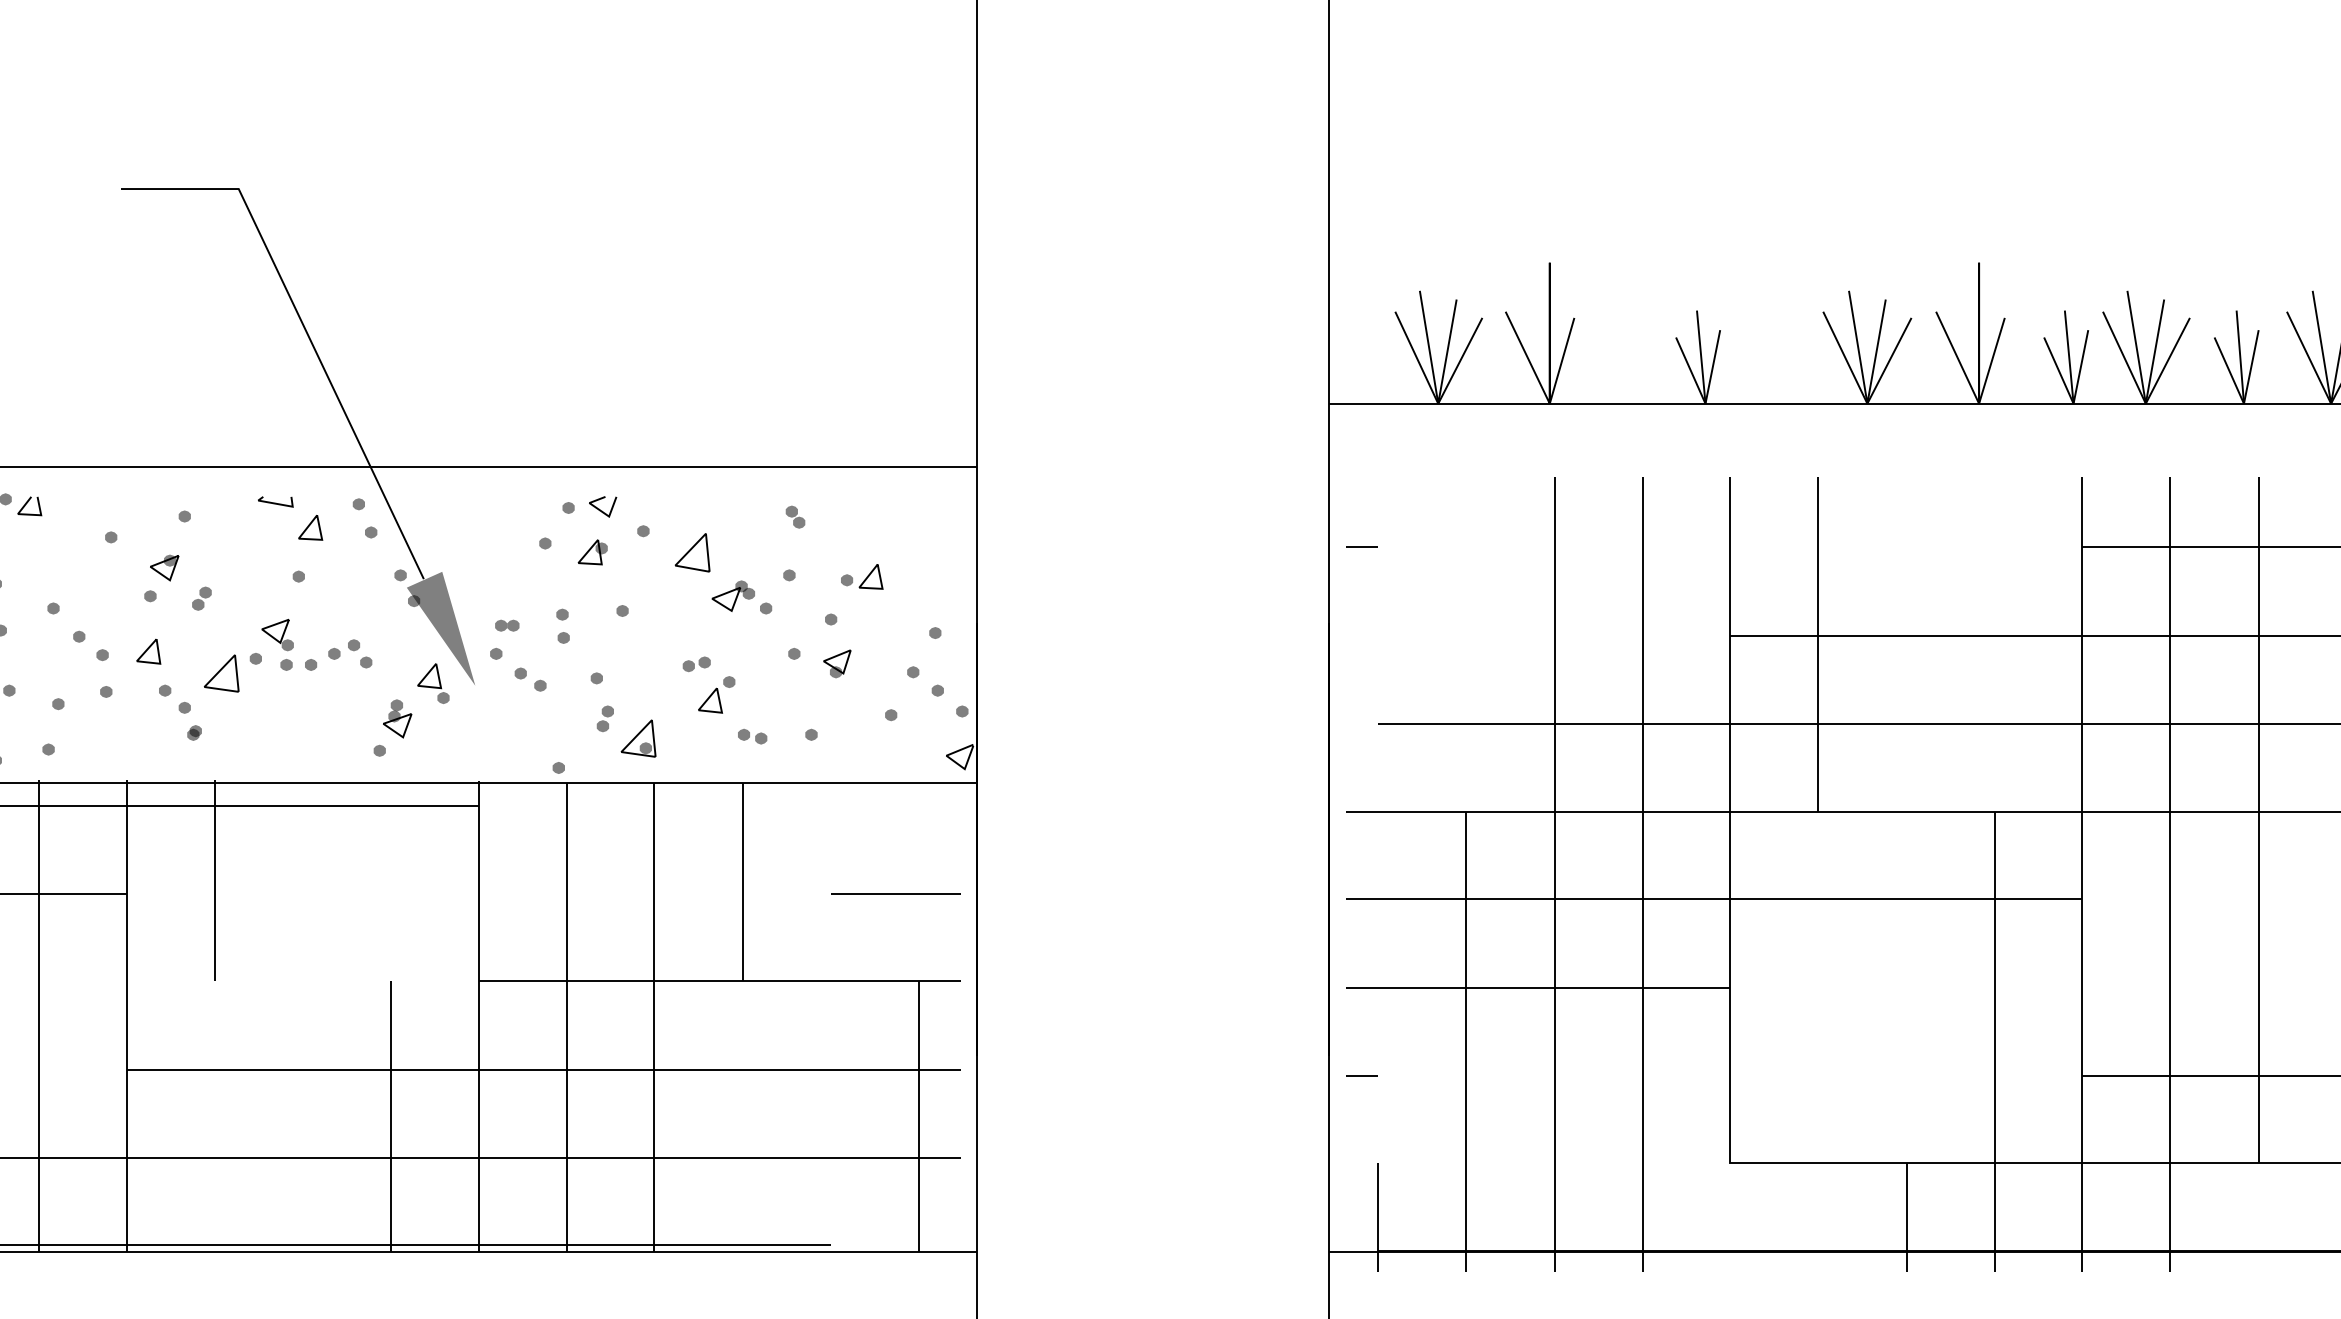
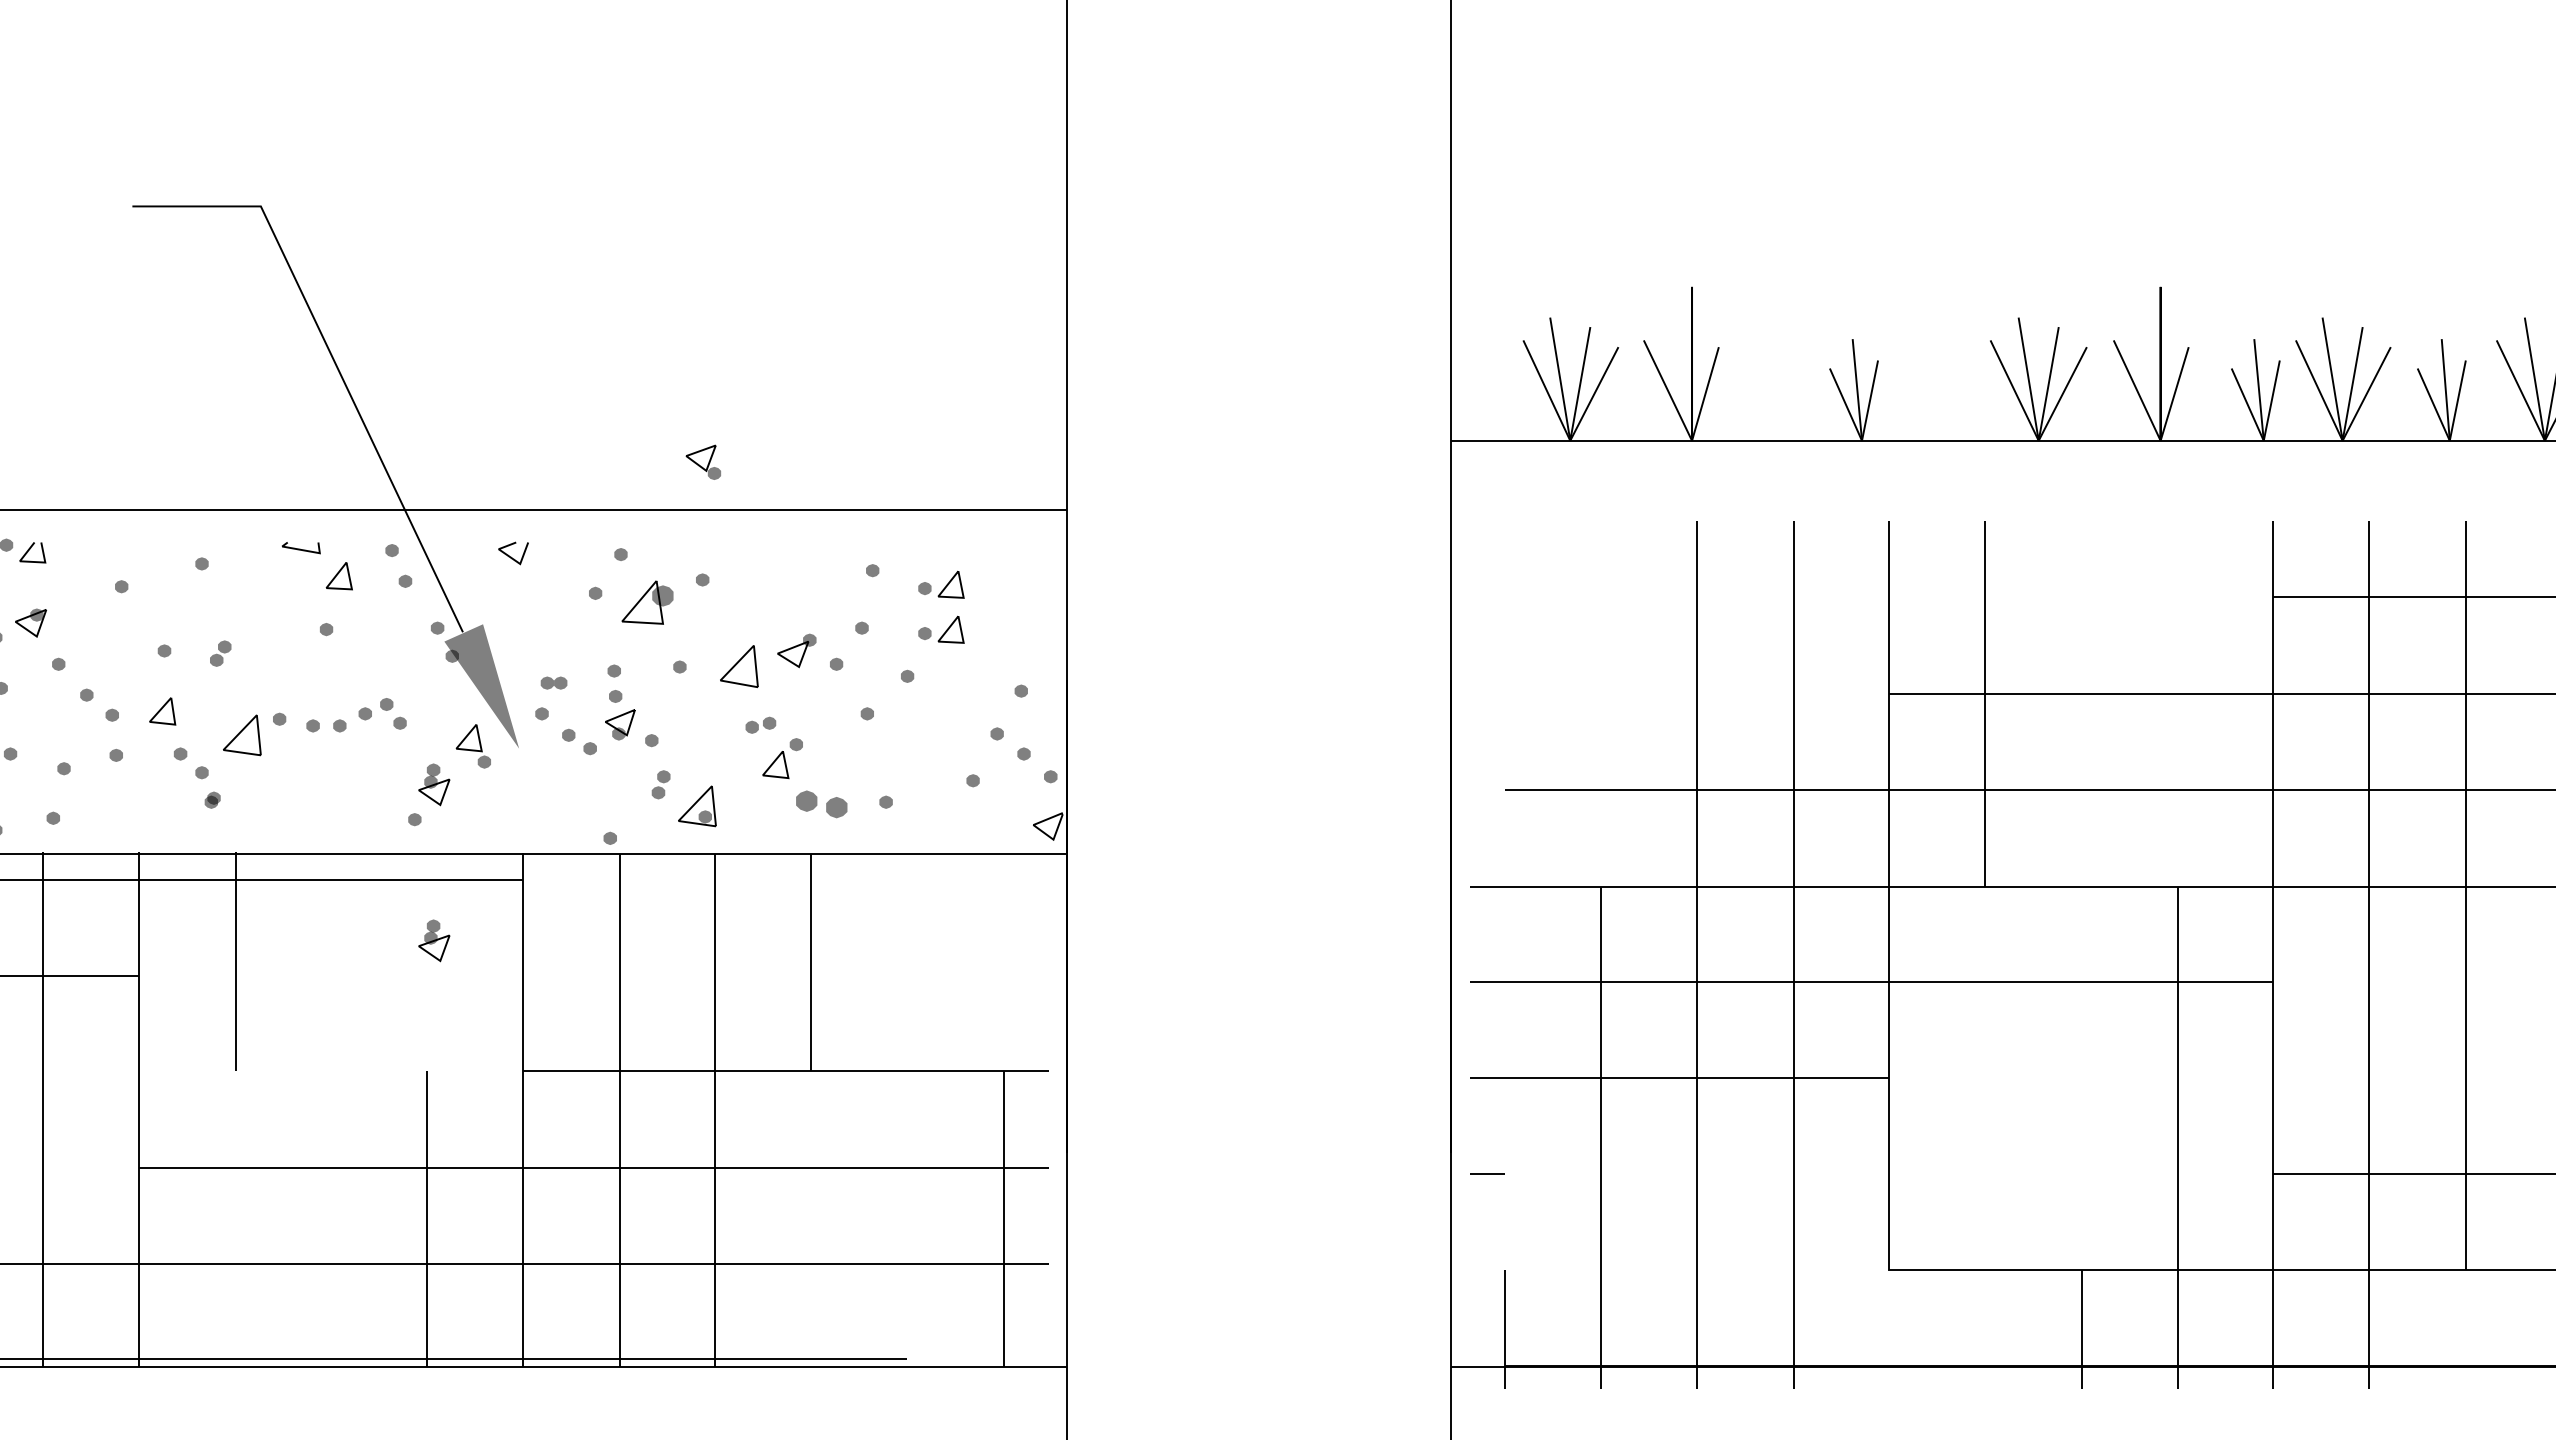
line: (601, 509) -> (511, 556), moved
fill: (791, 511) -> (864, 558), removed
part: (862, 535) -> (941, 584), added
line: (1362, 546) -> (1487, 596), removed
part: (592, 552) -> (647, 603), size x1.6
part: (692, 552) -> (739, 666), moved
part: (164, 567) -> (30, 622), moved
fill: (748, 593) -> (817, 647), removed
part: (276, 634) -> (702, 461), moved
part: (837, 663) -> (620, 724), moved
part: (752, 735) -> (821, 803), size x1.6
part: (397, 861) -> (434, 940), added
line: (895, 893) -> (977, 975), removed

